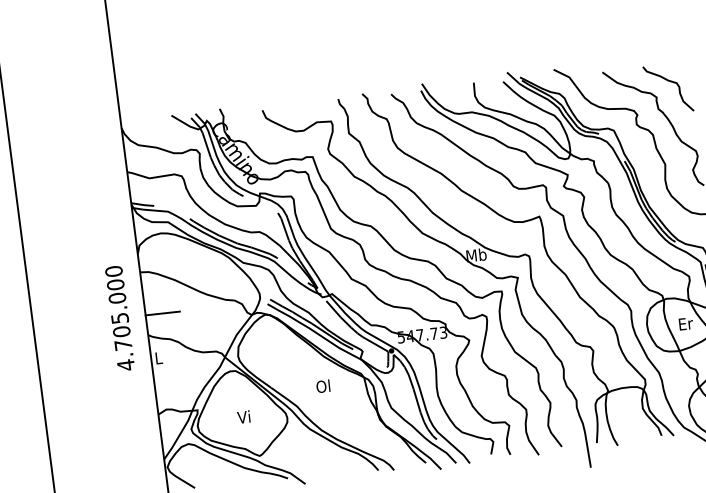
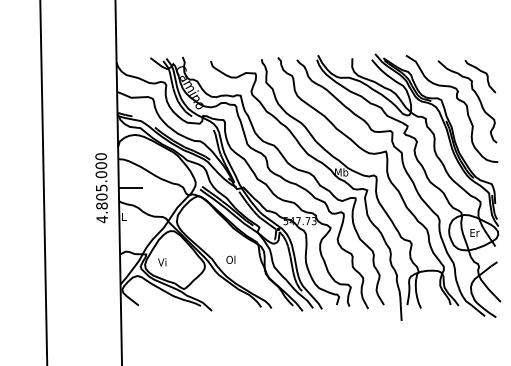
text: (122, 344) -> (101, 205), 4.705.000 -> 4.805.000
text: (322, 386) -> (230, 259), moved
text: (244, 417) -> (162, 262), moved

